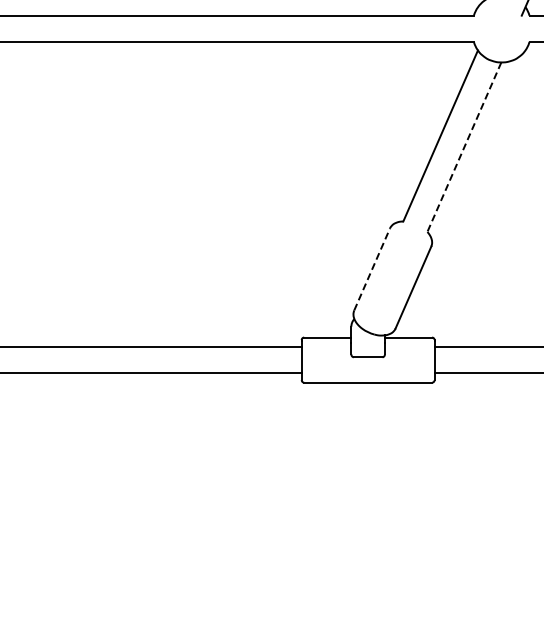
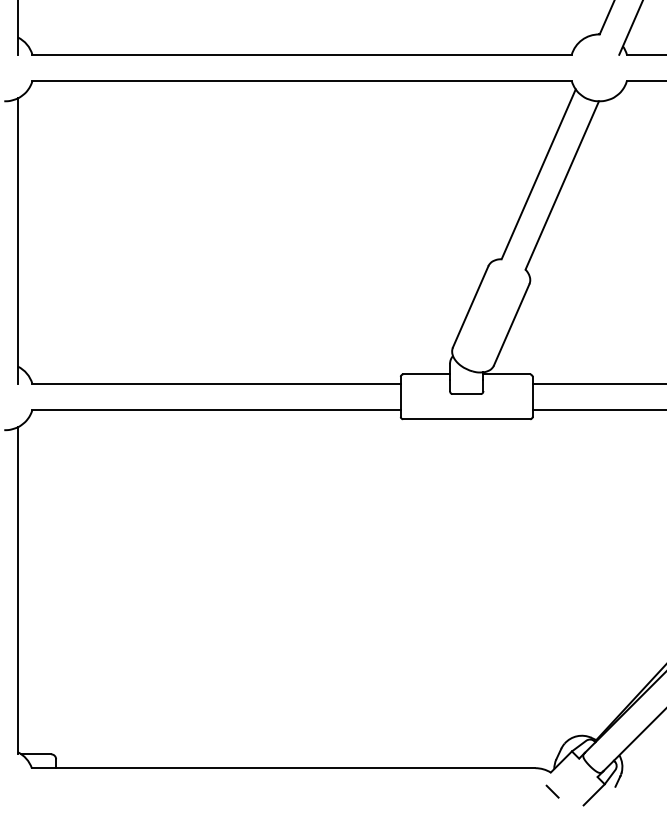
line: (464, 147) -> (562, 185), dashed -> solid
line: (371, 269) -> (470, 306), dashed -> solid

